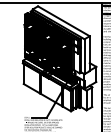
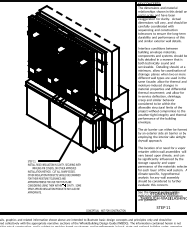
line: (63, 21) -> (82, 26), solid -> dashed

